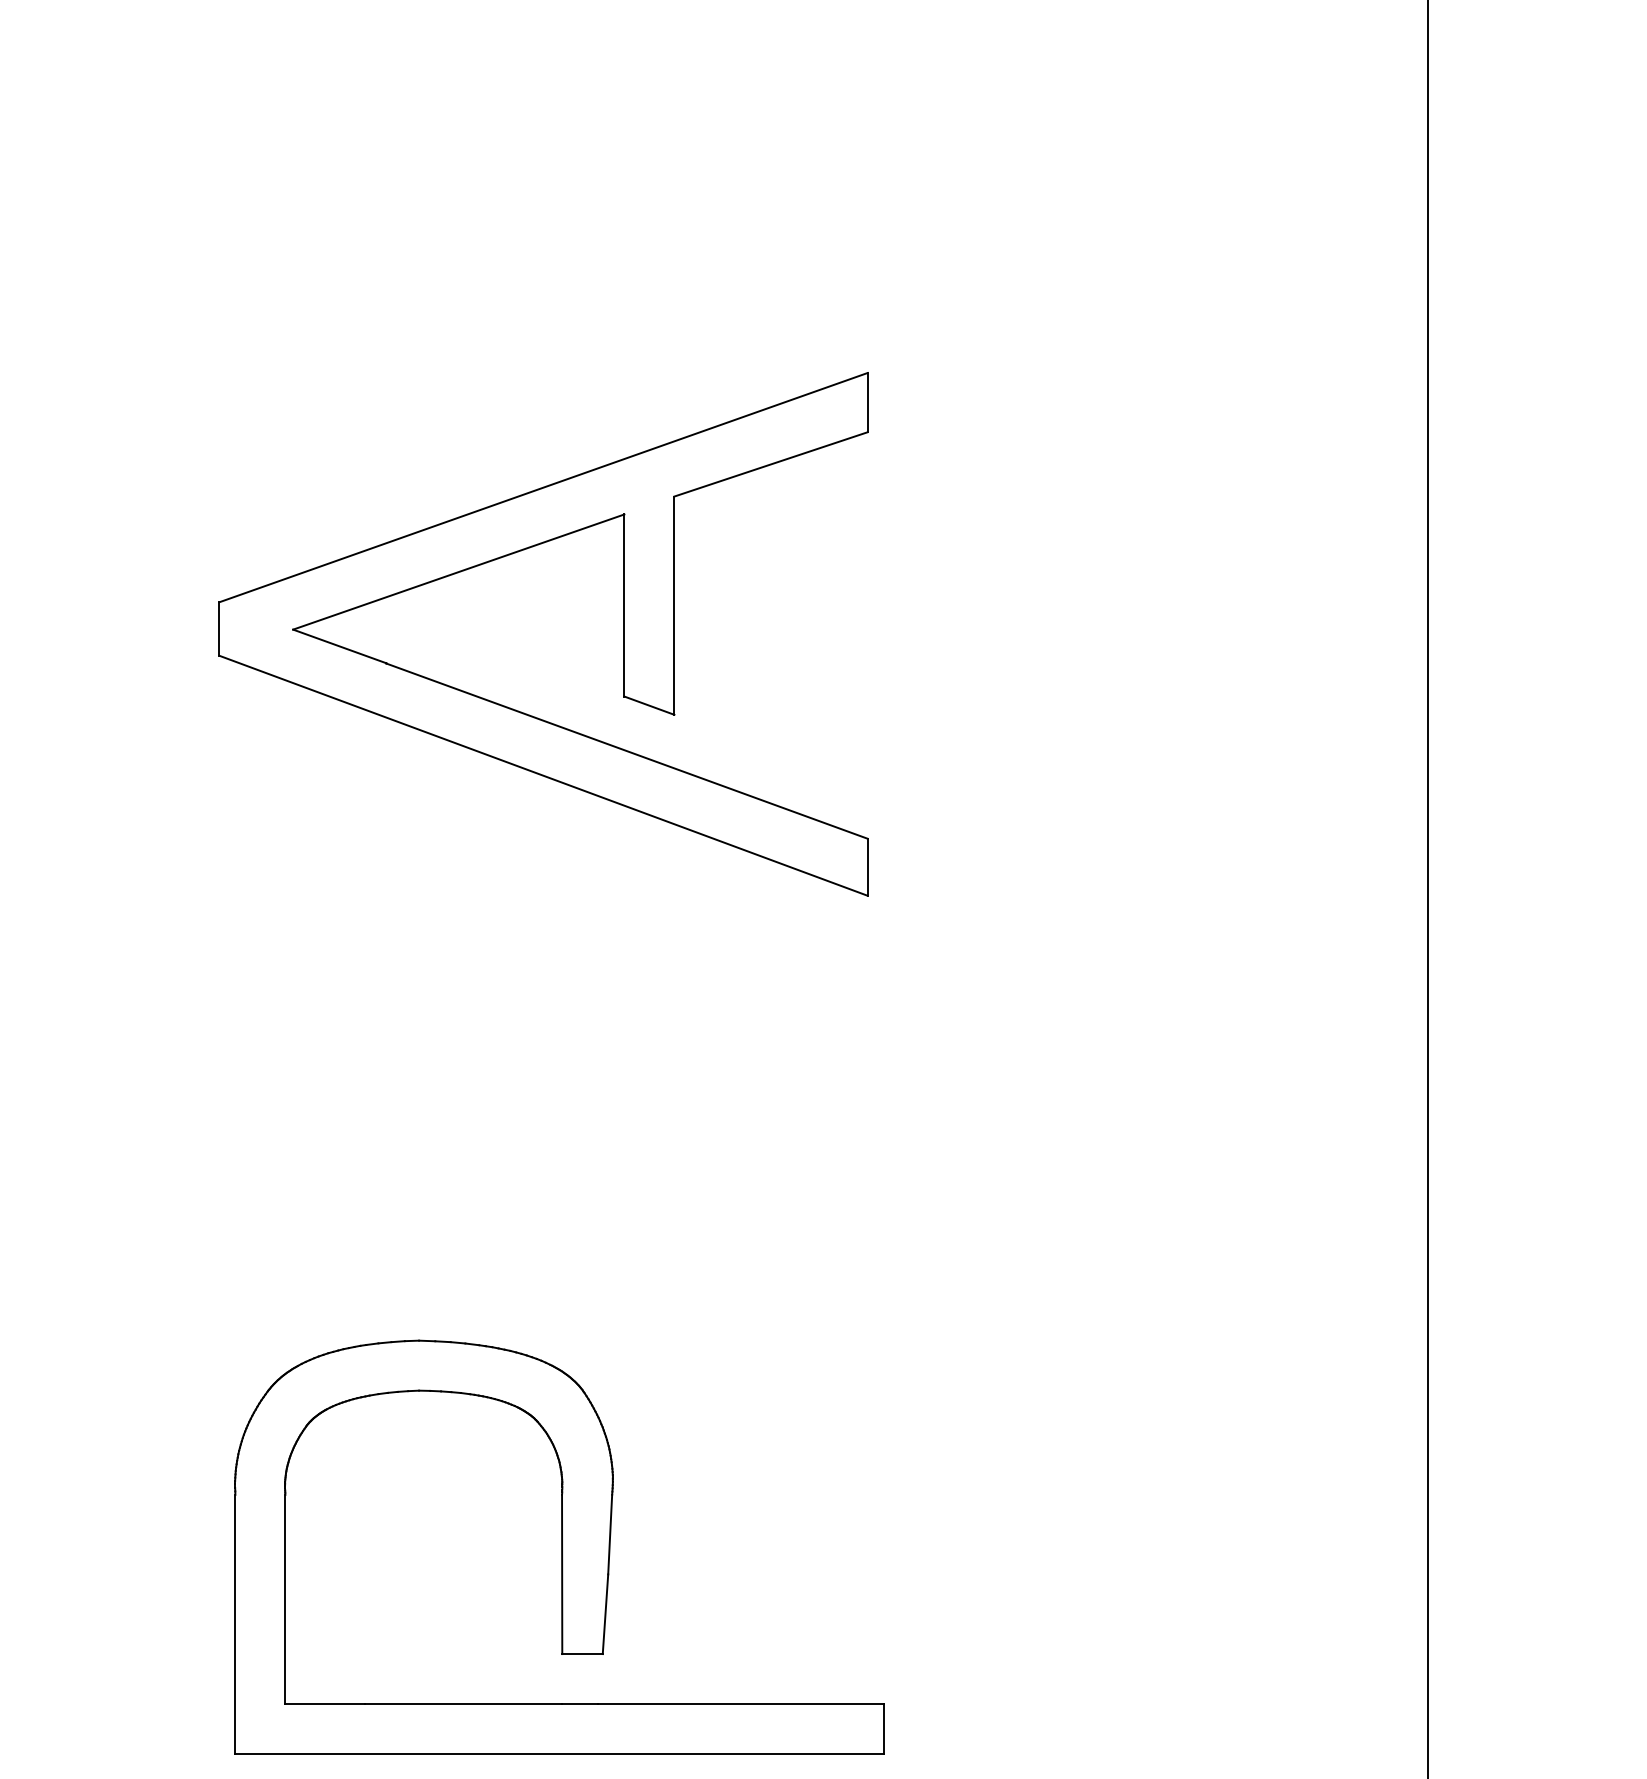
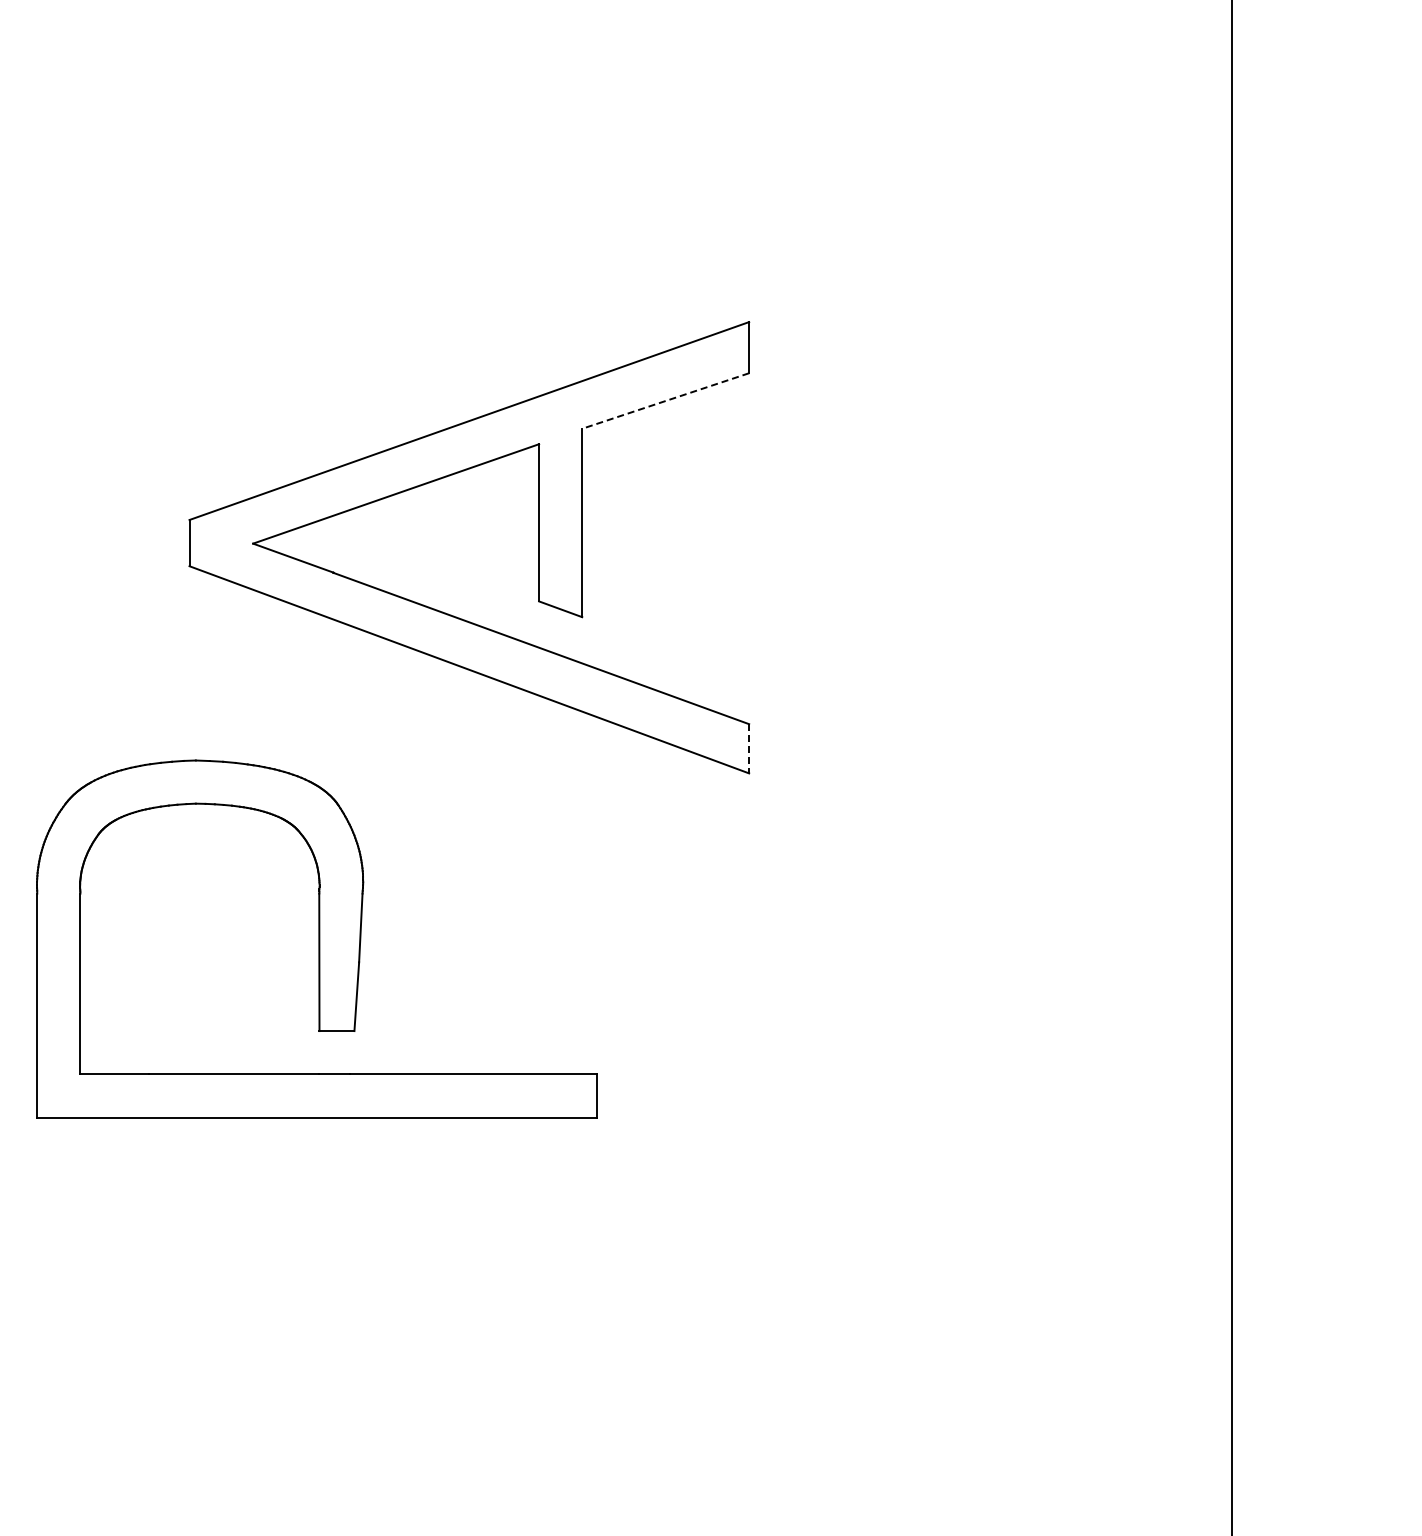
line: (770, 464) -> (665, 401), solid -> dashed
line: (868, 866) -> (749, 748), solid -> dashed
part: (558, 1546) -> (316, 938), moved

